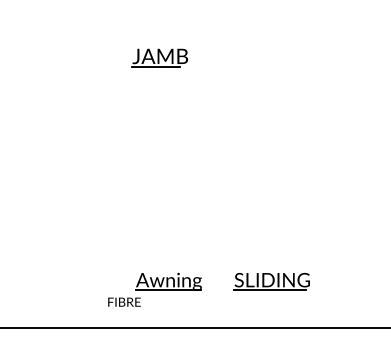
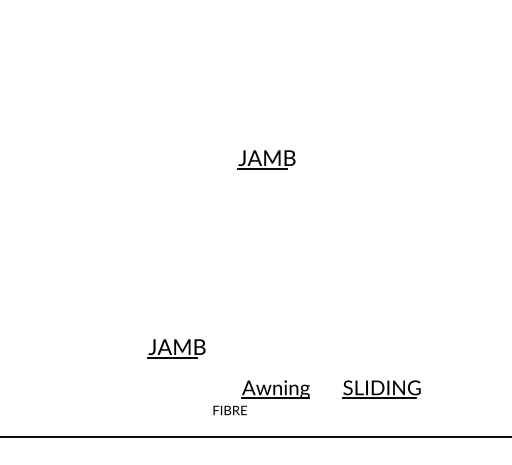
part: (72, 241) -> (176, 348), added

